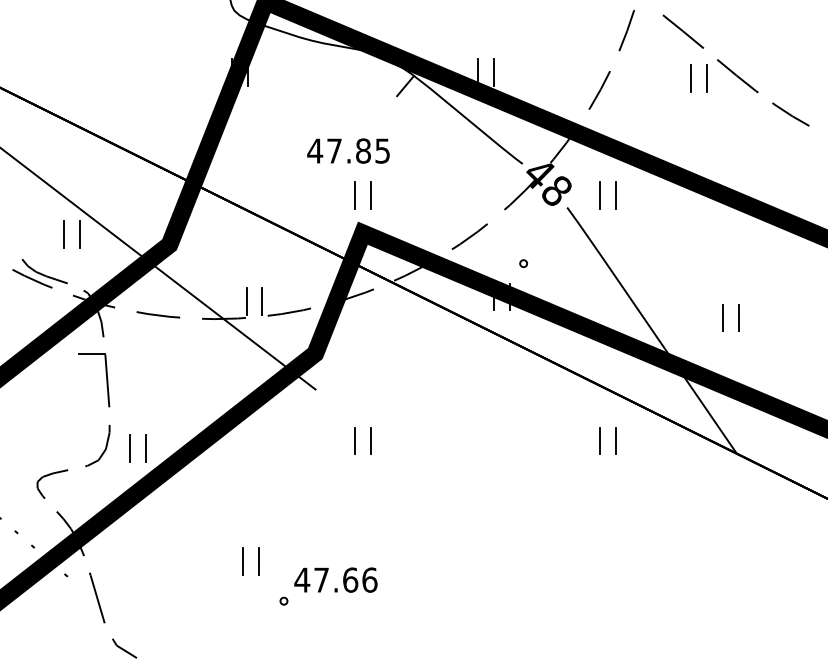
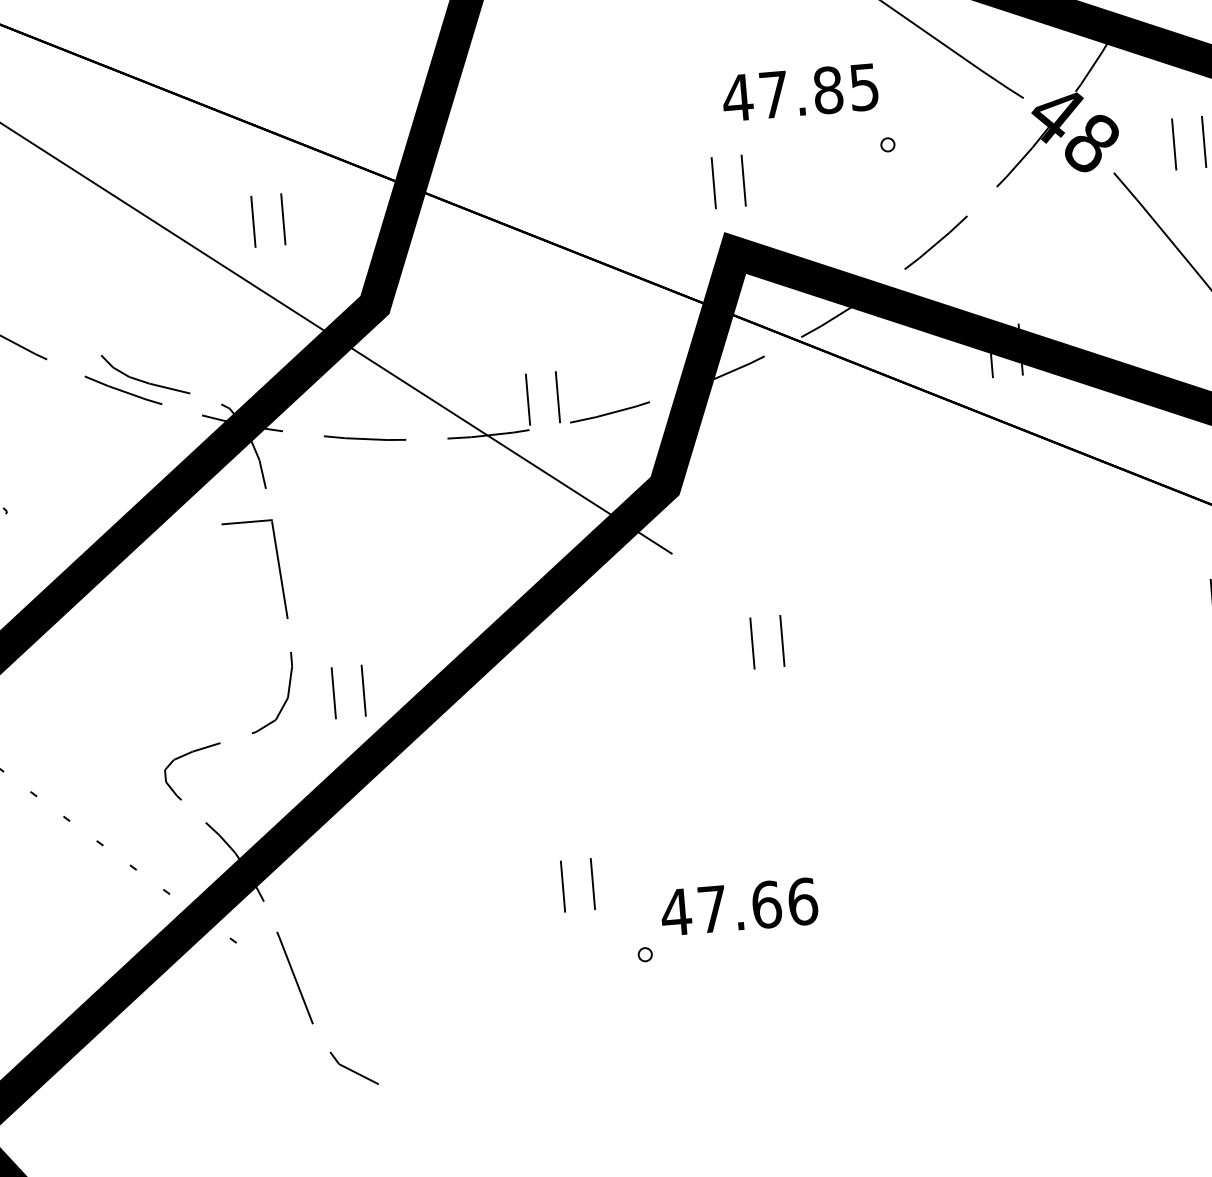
text: (348, 150) -> (800, 91), moved
part: (64, 234) -> (254, 222), moved
circle: (523, 263) -> (887, 144), moved

